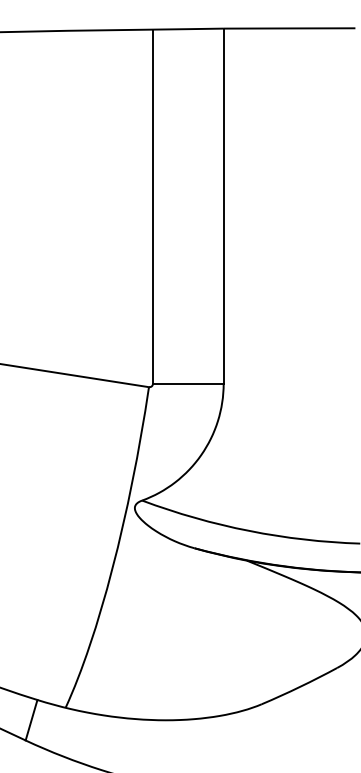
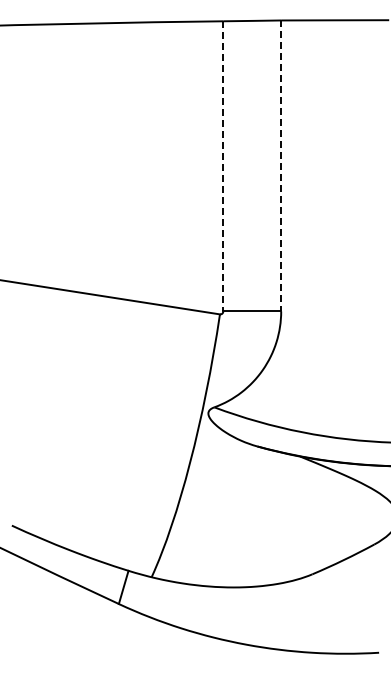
line: (224, 205) -> (281, 165), solid -> dashed
line: (153, 206) -> (223, 166), solid -> dashed

